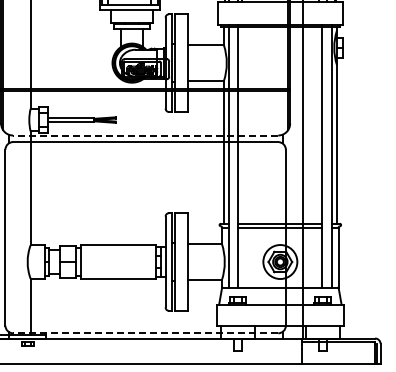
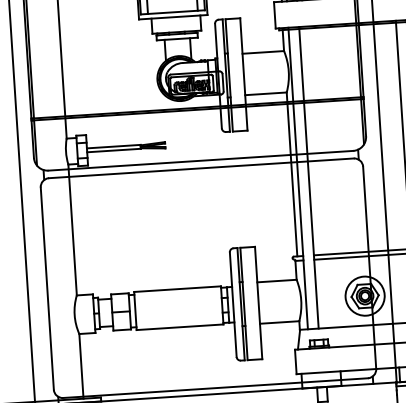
line: (145, 135) -> (200, 160), dashed -> solid
line: (145, 333) -> (215, 388), dashed -> solid

